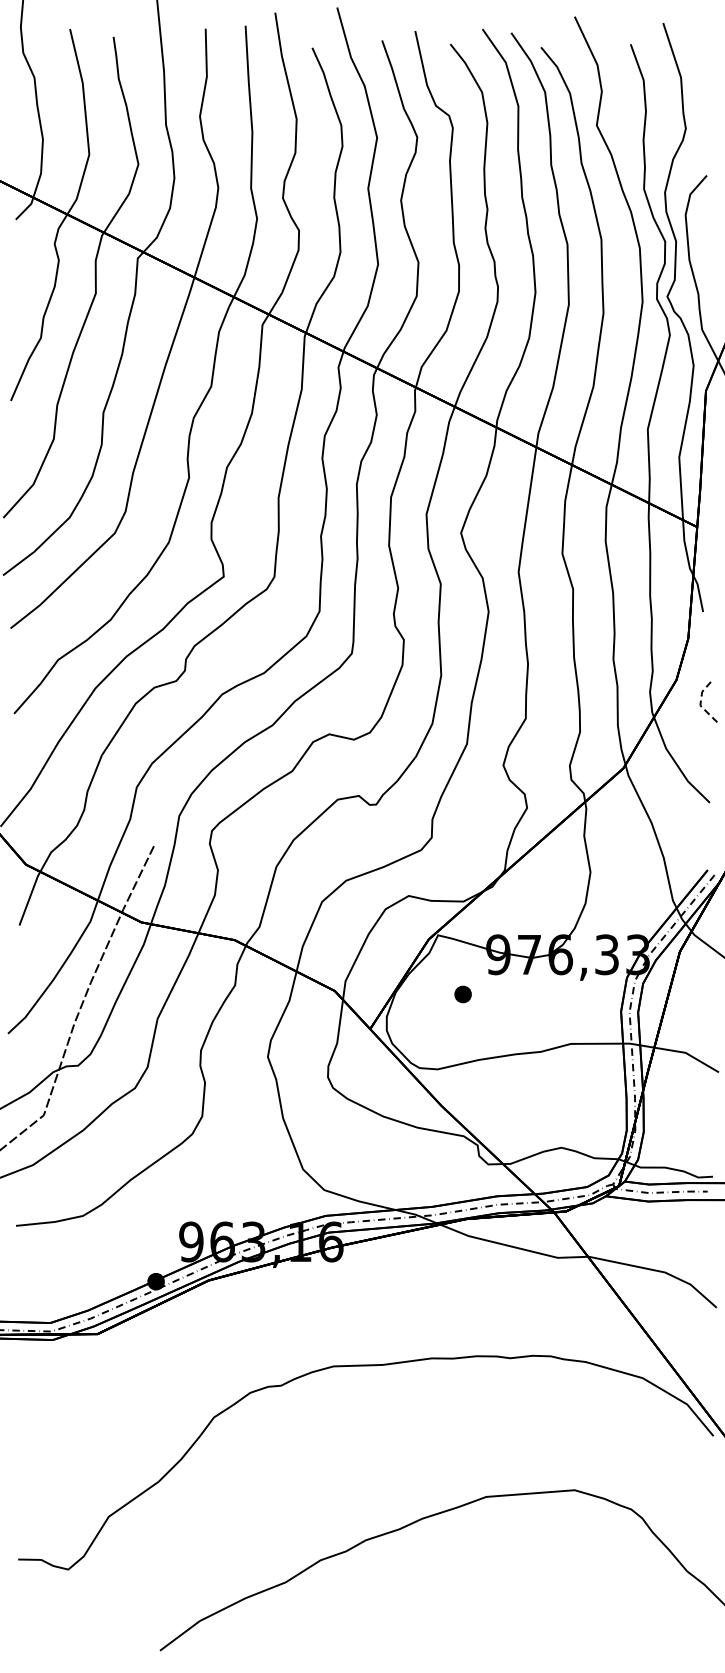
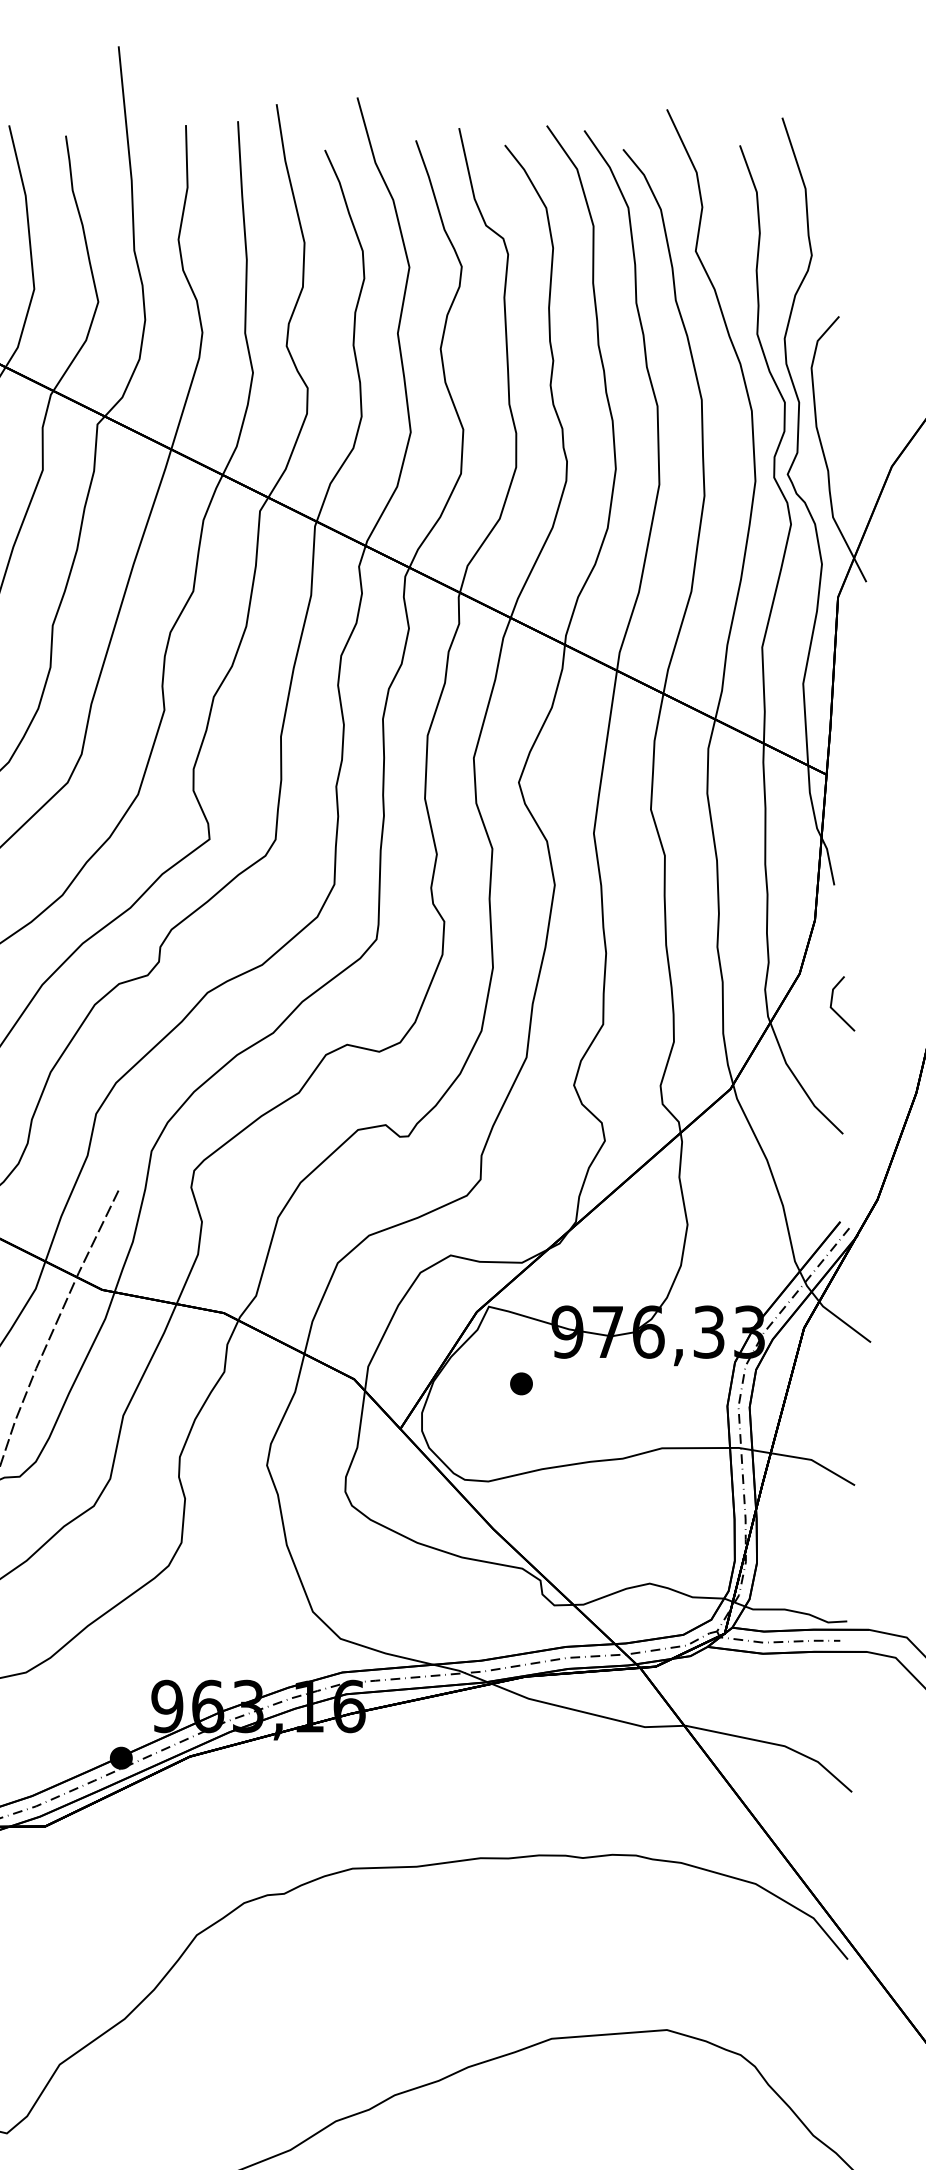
line: (700, 705) -> (830, 1007), dashed -> solid

